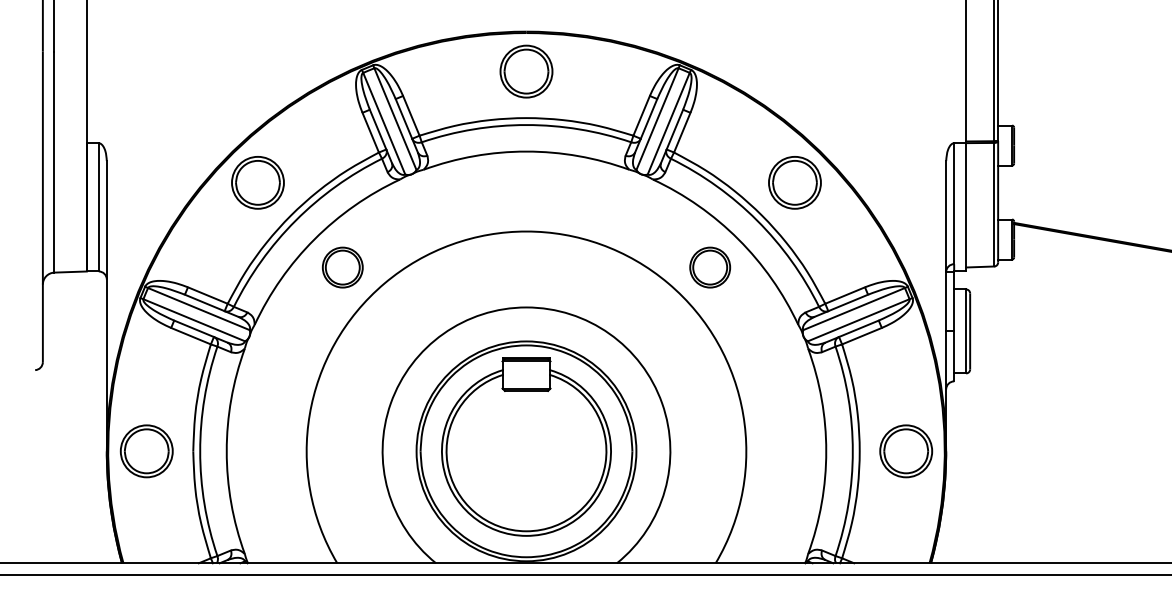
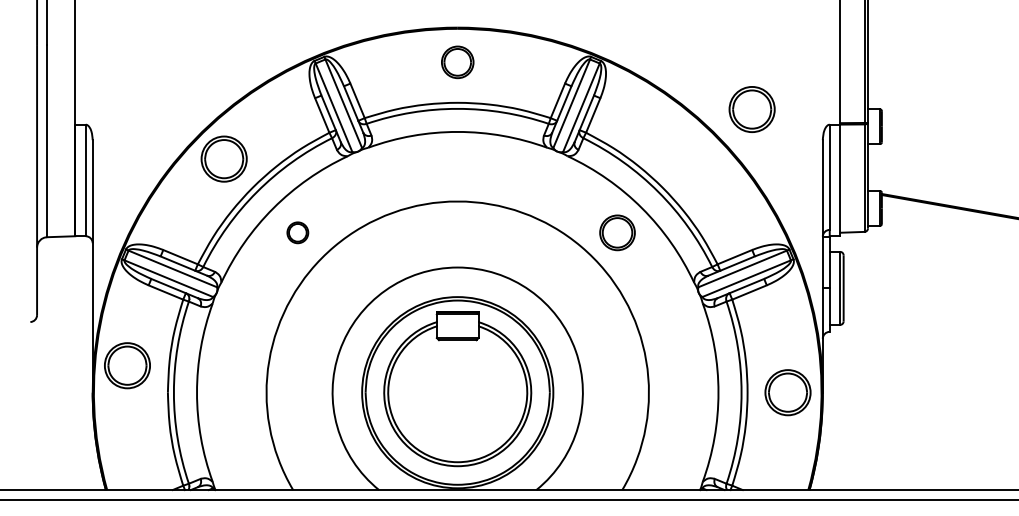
part: (526, 71) -> (457, 62), size x0.7
part: (794, 182) -> (751, 109), moved
part: (342, 267) -> (297, 232), size x0.6
part: (146, 451) -> (127, 365), moved

